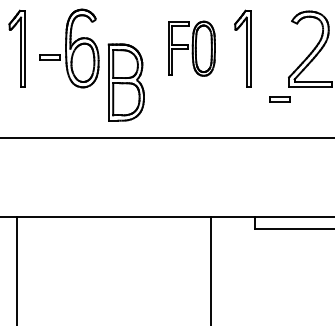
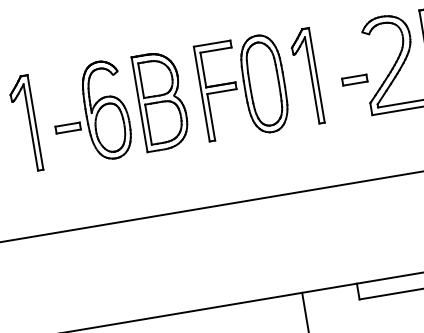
part: (191, 48) -> (242, 87), size x1.43
part: (125, 82) -> (160, 101), moved
part: (279, 99) -> (354, 80), moved

